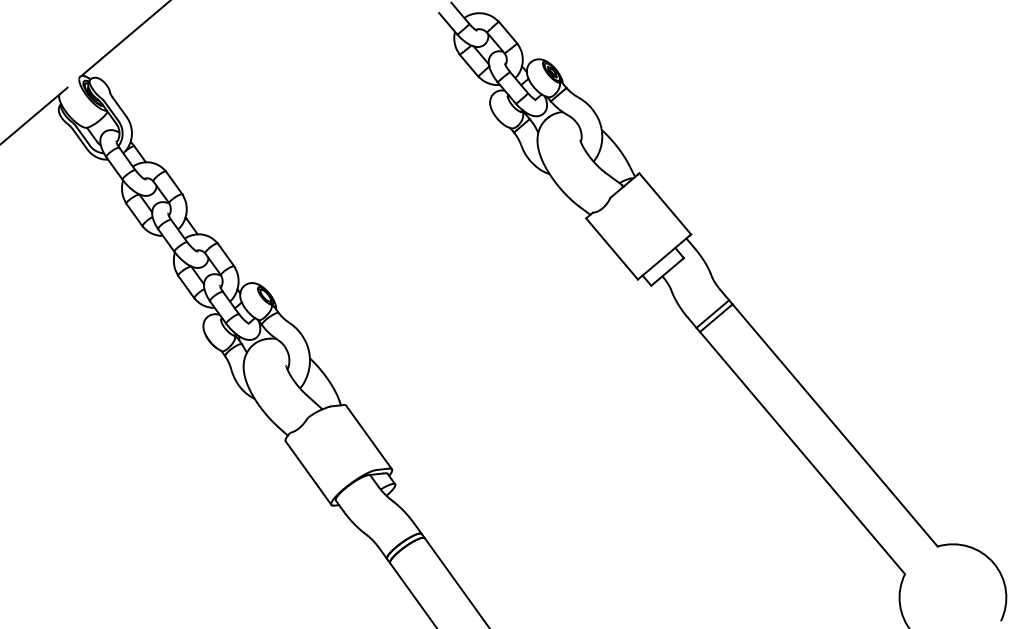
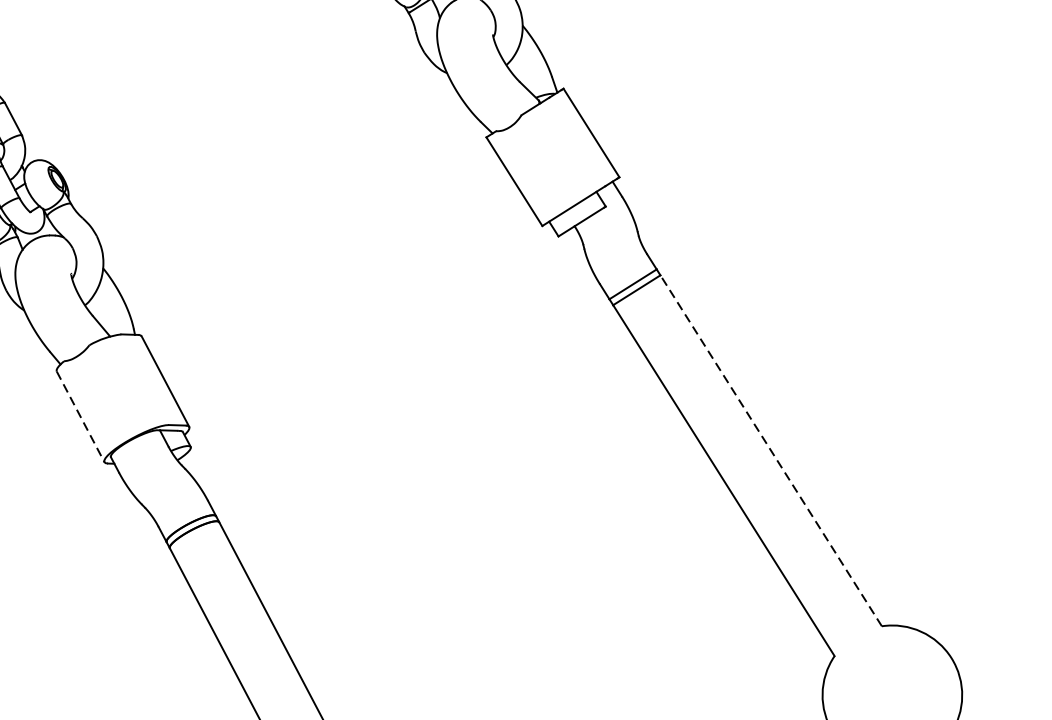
line: (835, 425) -> (771, 450), solid -> dashed
line: (308, 473) -> (80, 417), solid -> dashed

